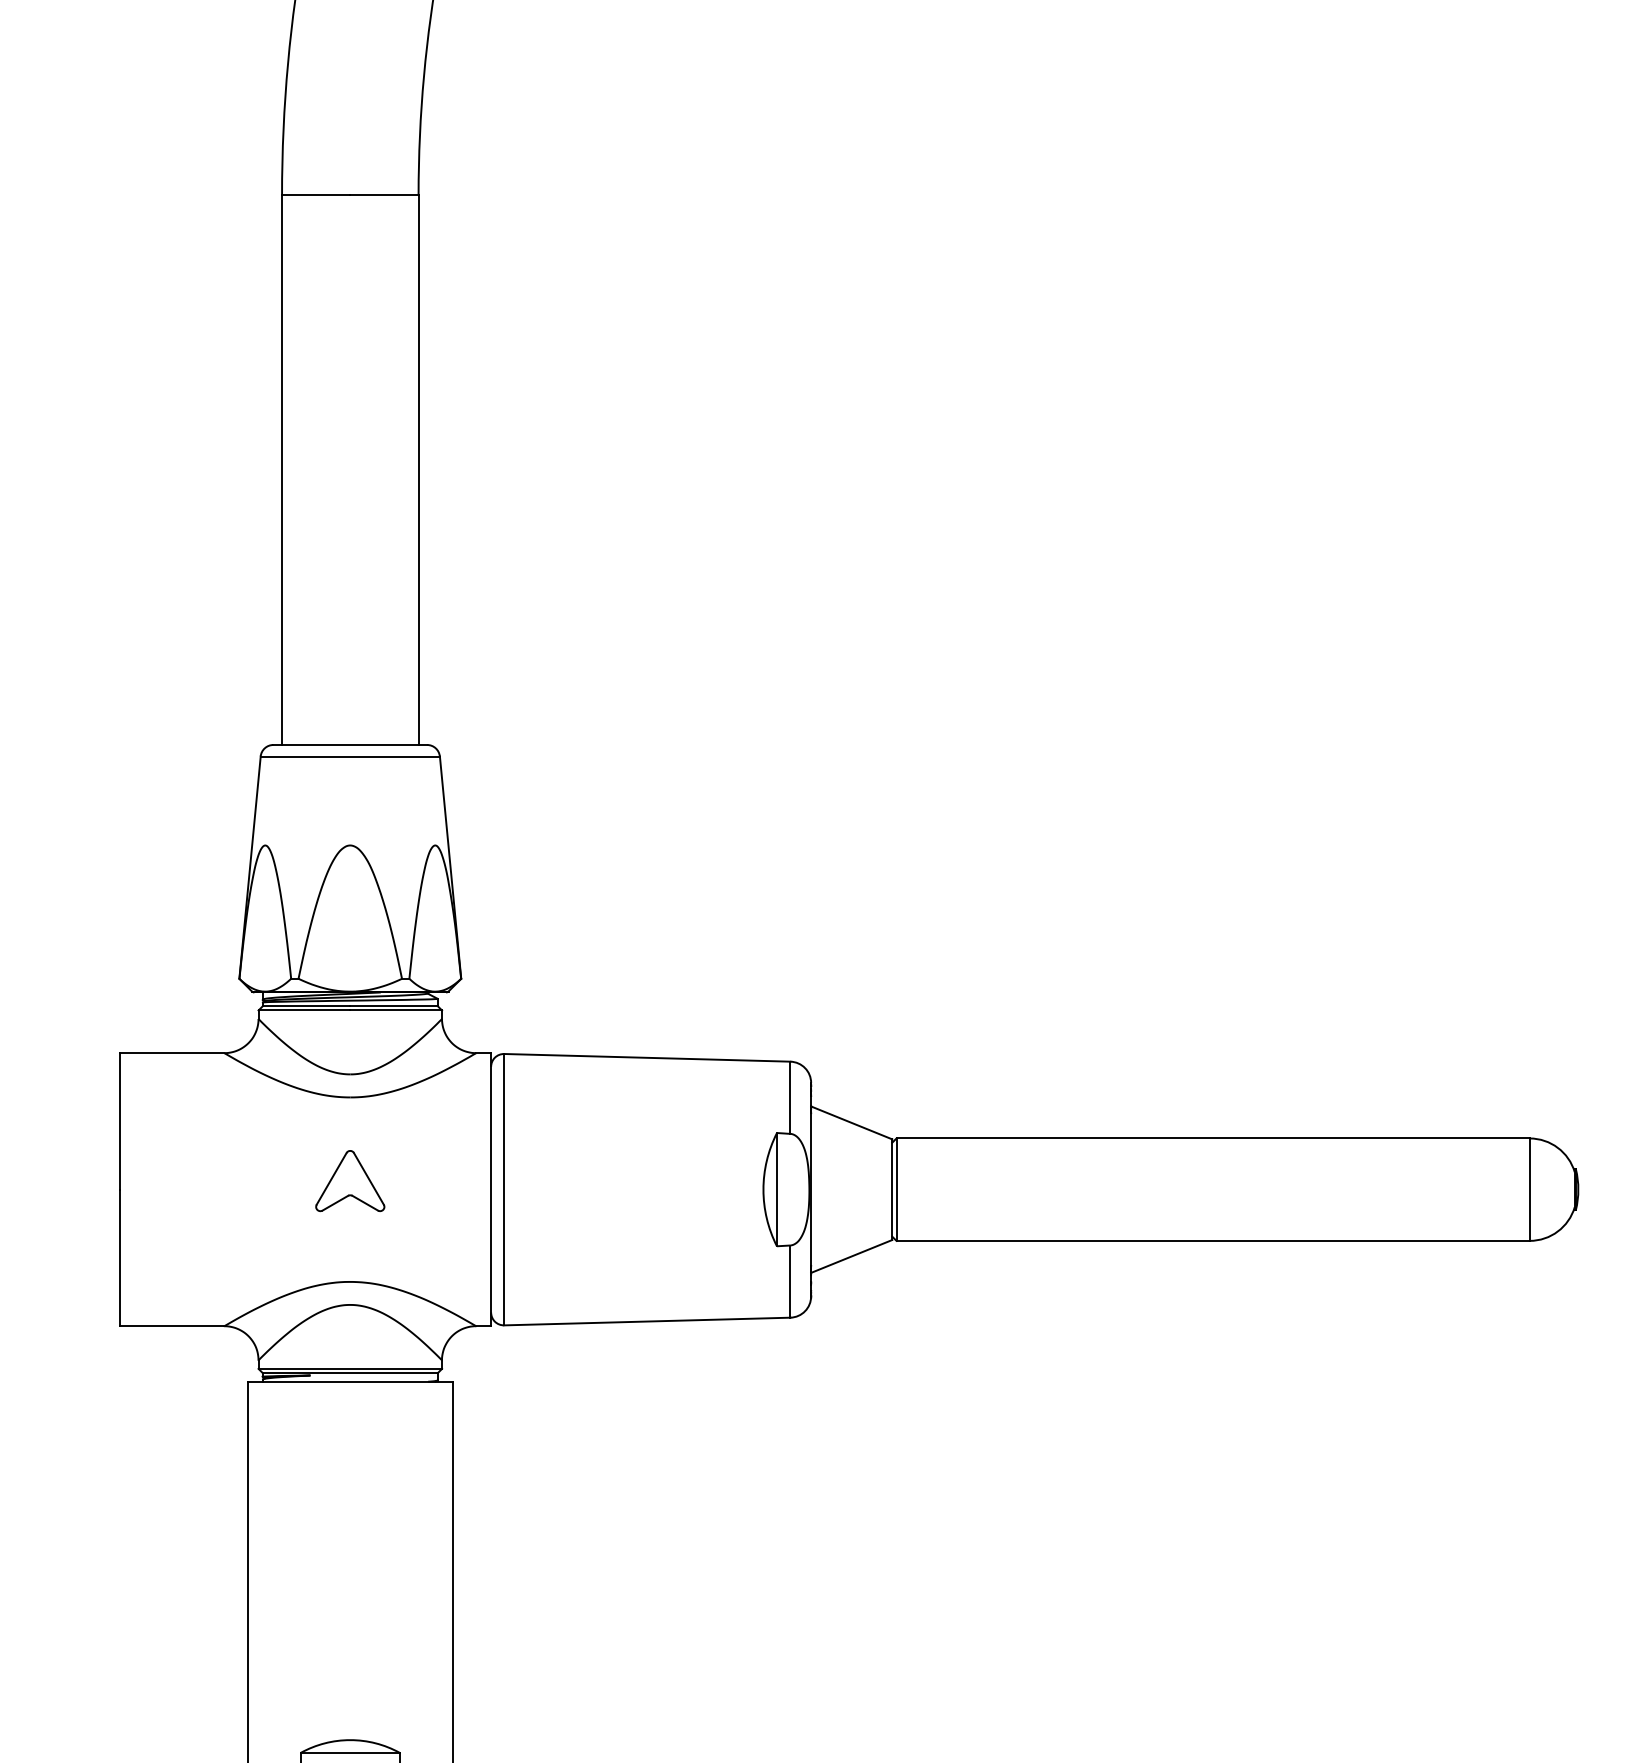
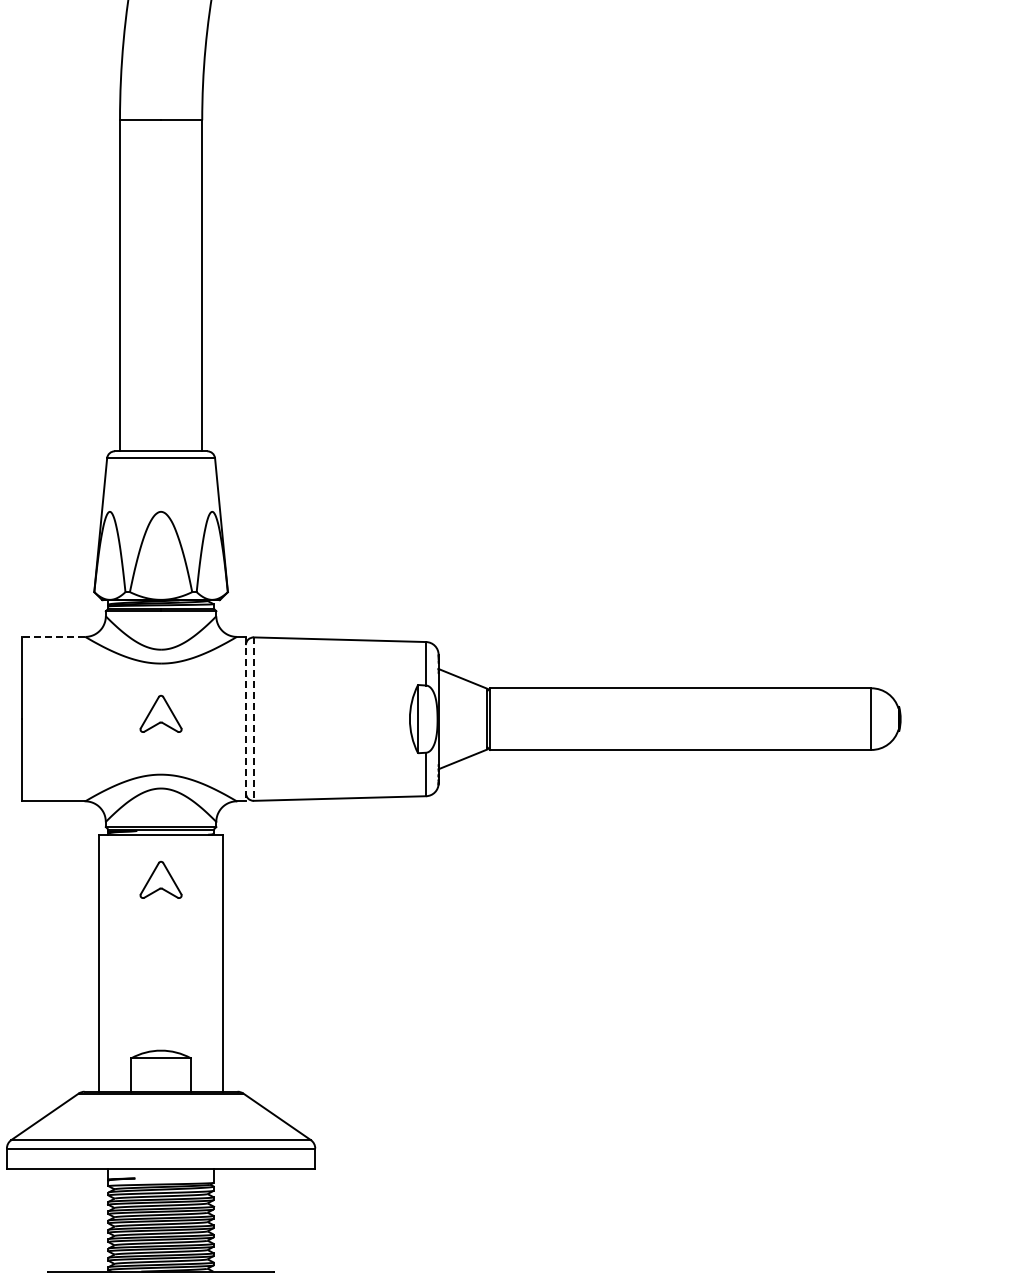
line: (171, 1052) -> (53, 636), solid -> dashed
line: (490, 1190) -> (245, 719), solid -> dashed
line: (503, 1190) -> (253, 719), solid -> dashed
part: (349, 1455) -> (160, 879), added

